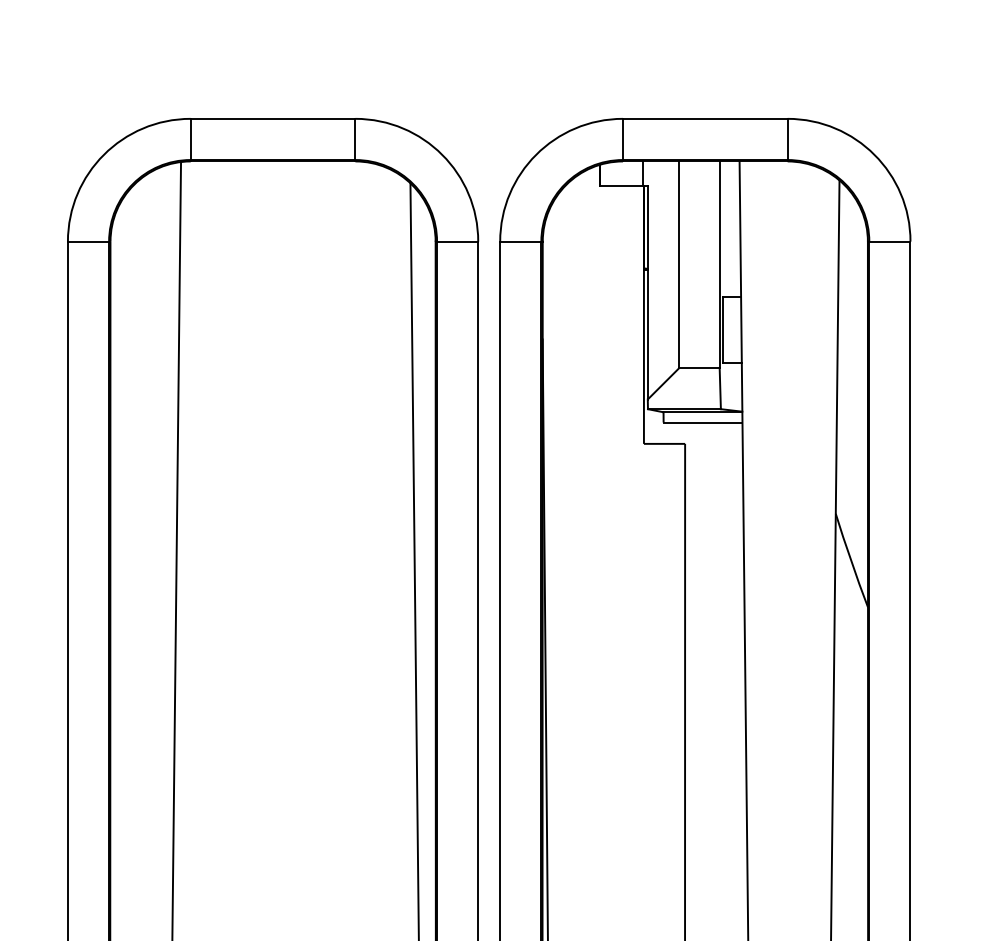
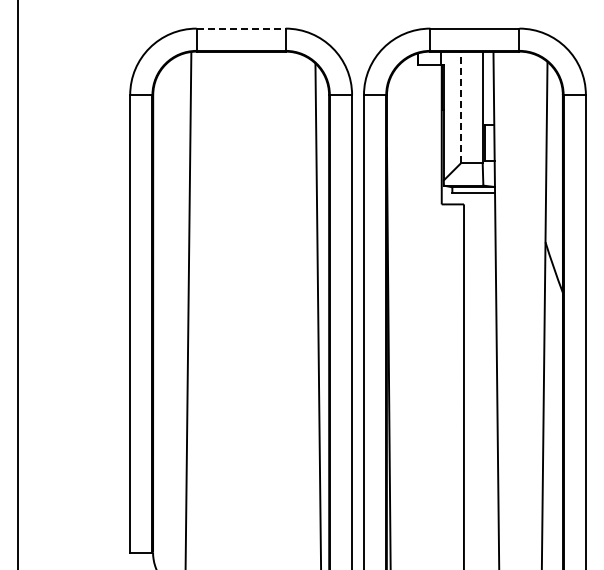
line: (273, 118) -> (241, 28), solid -> dashed
line: (678, 264) -> (460, 107), solid -> dashed

